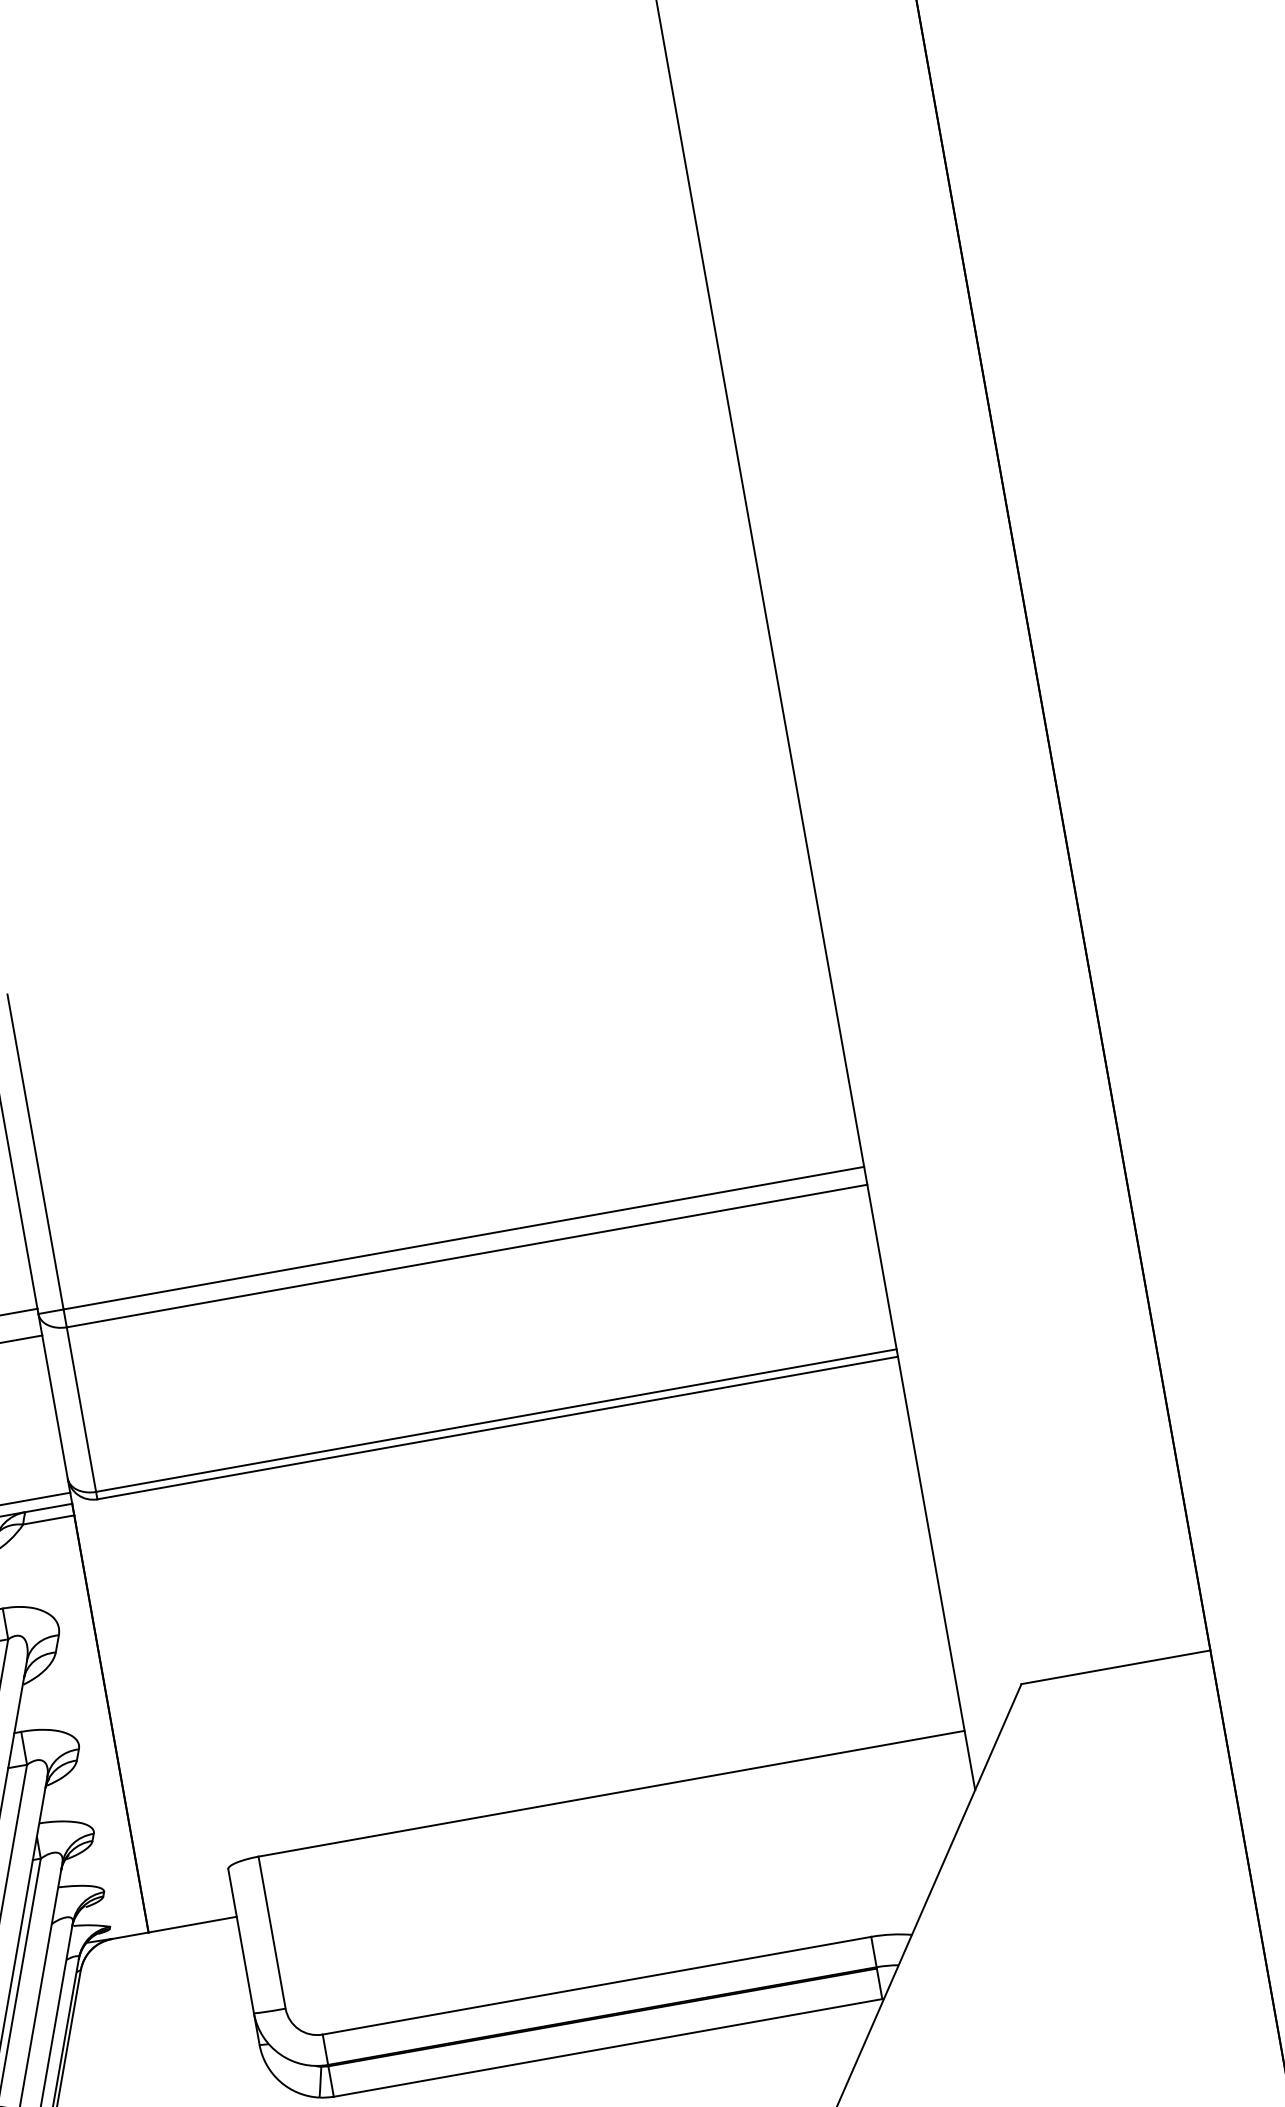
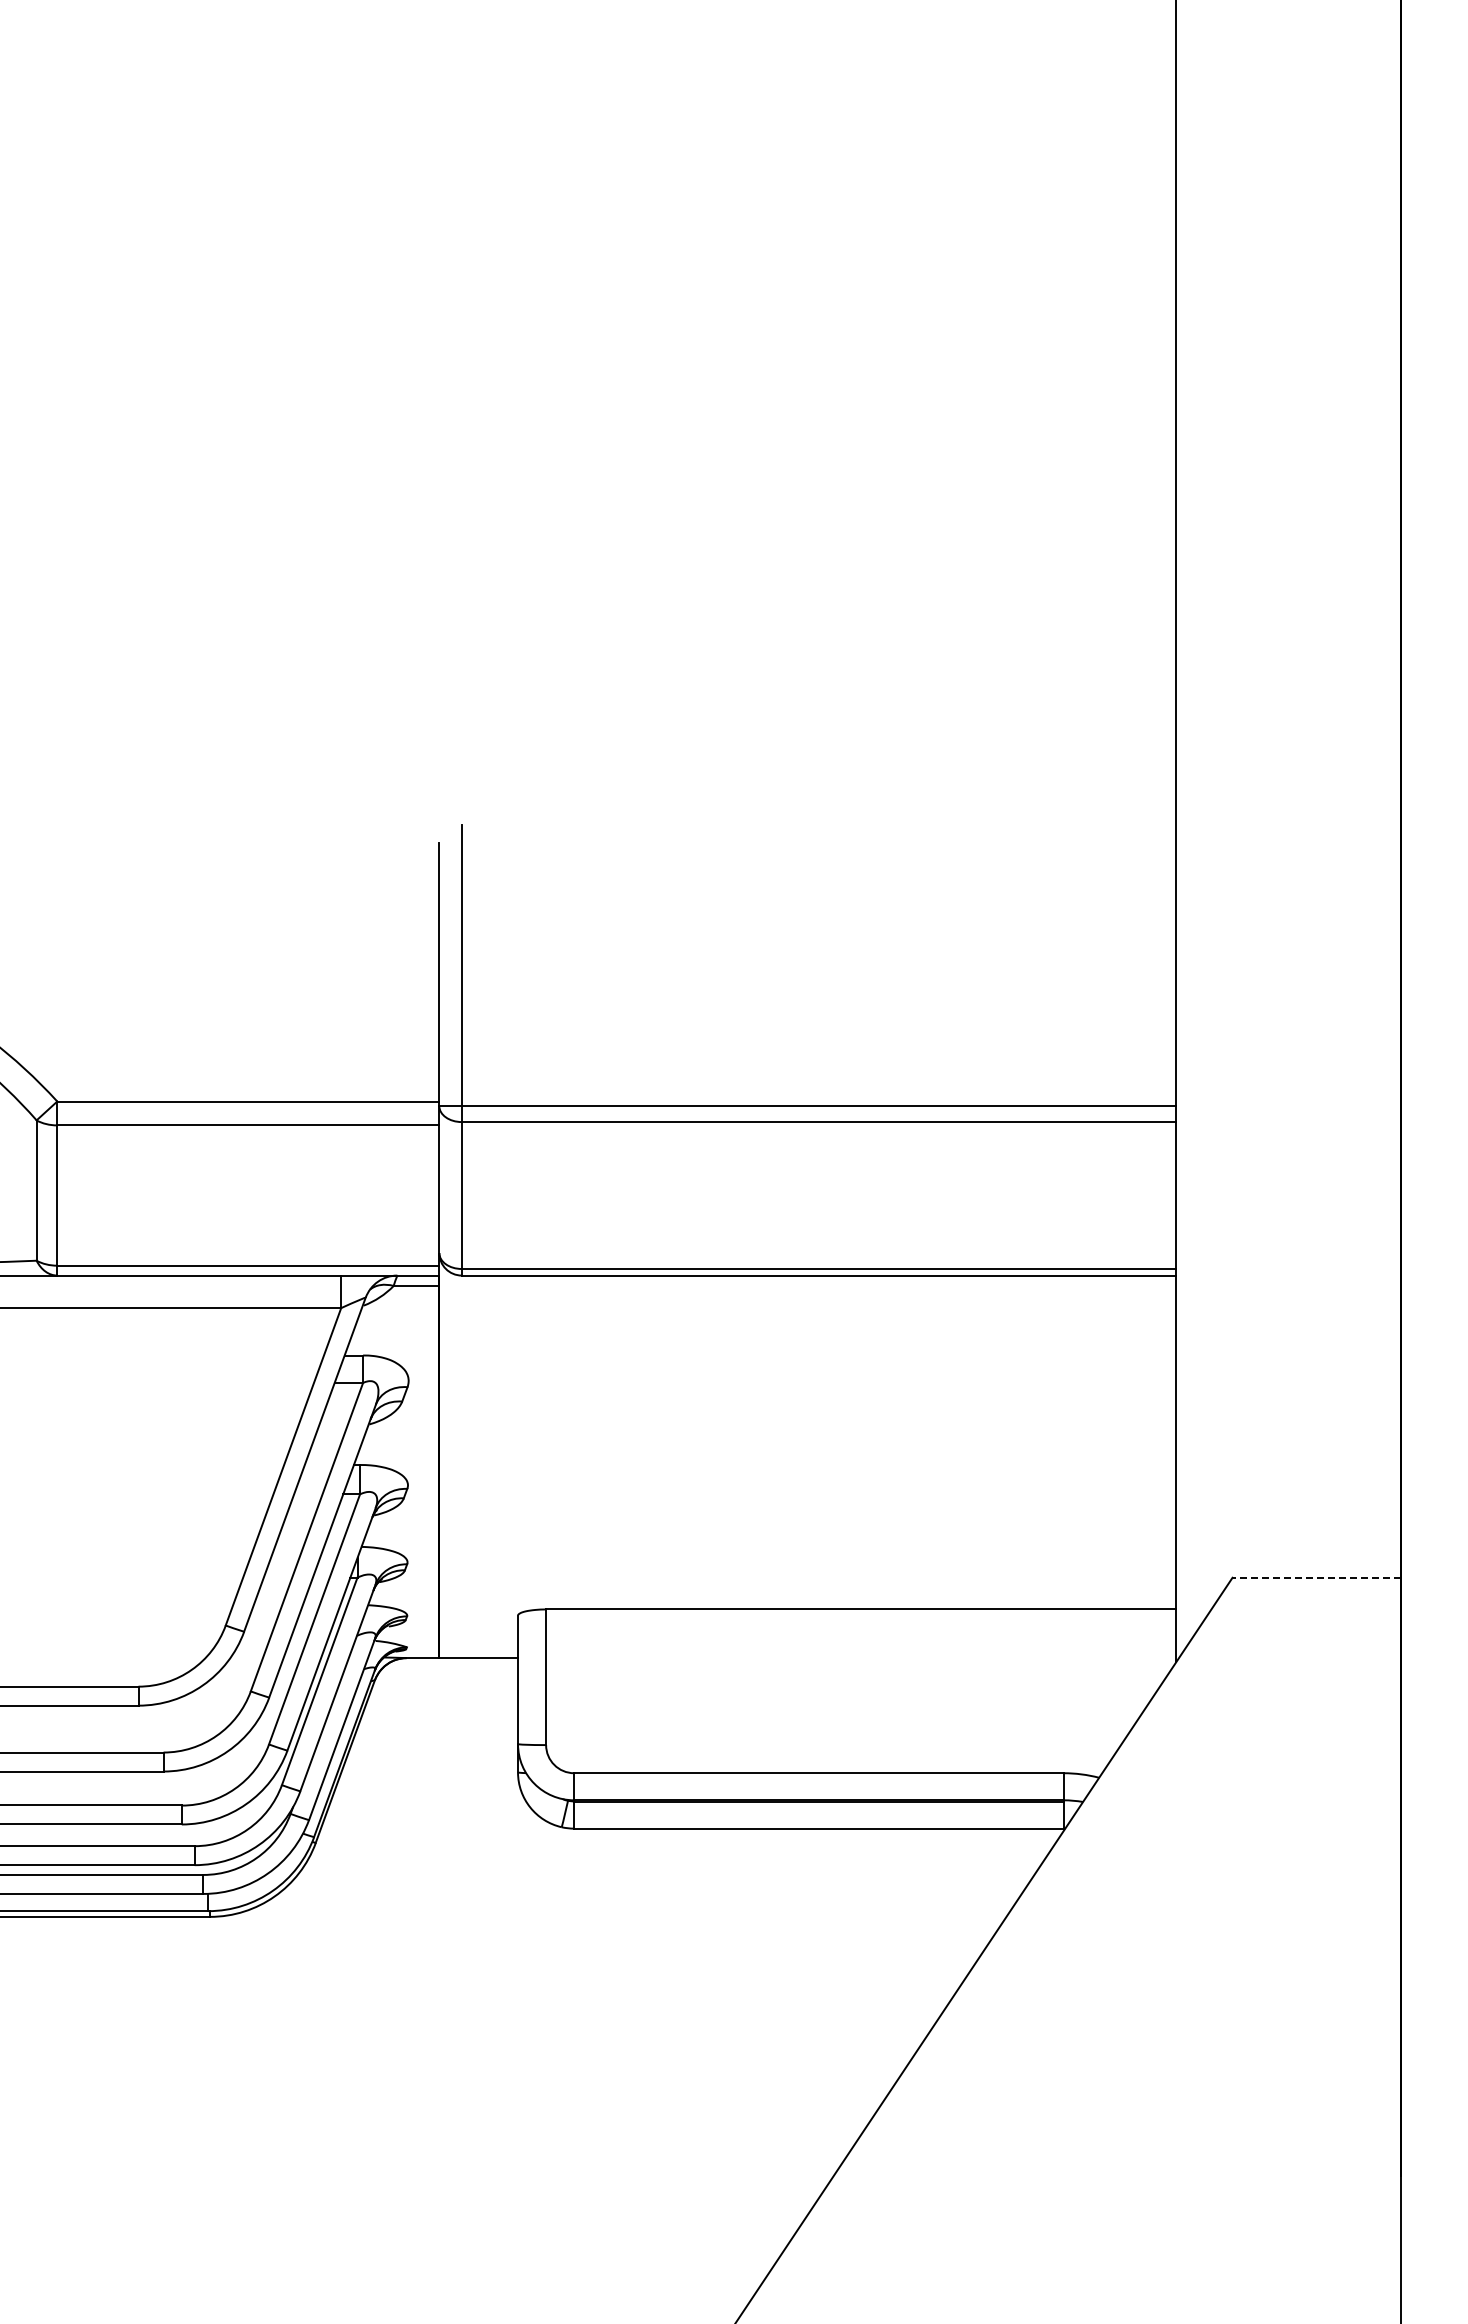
line: (1115, 1667) -> (1316, 1577), solid -> dashed

